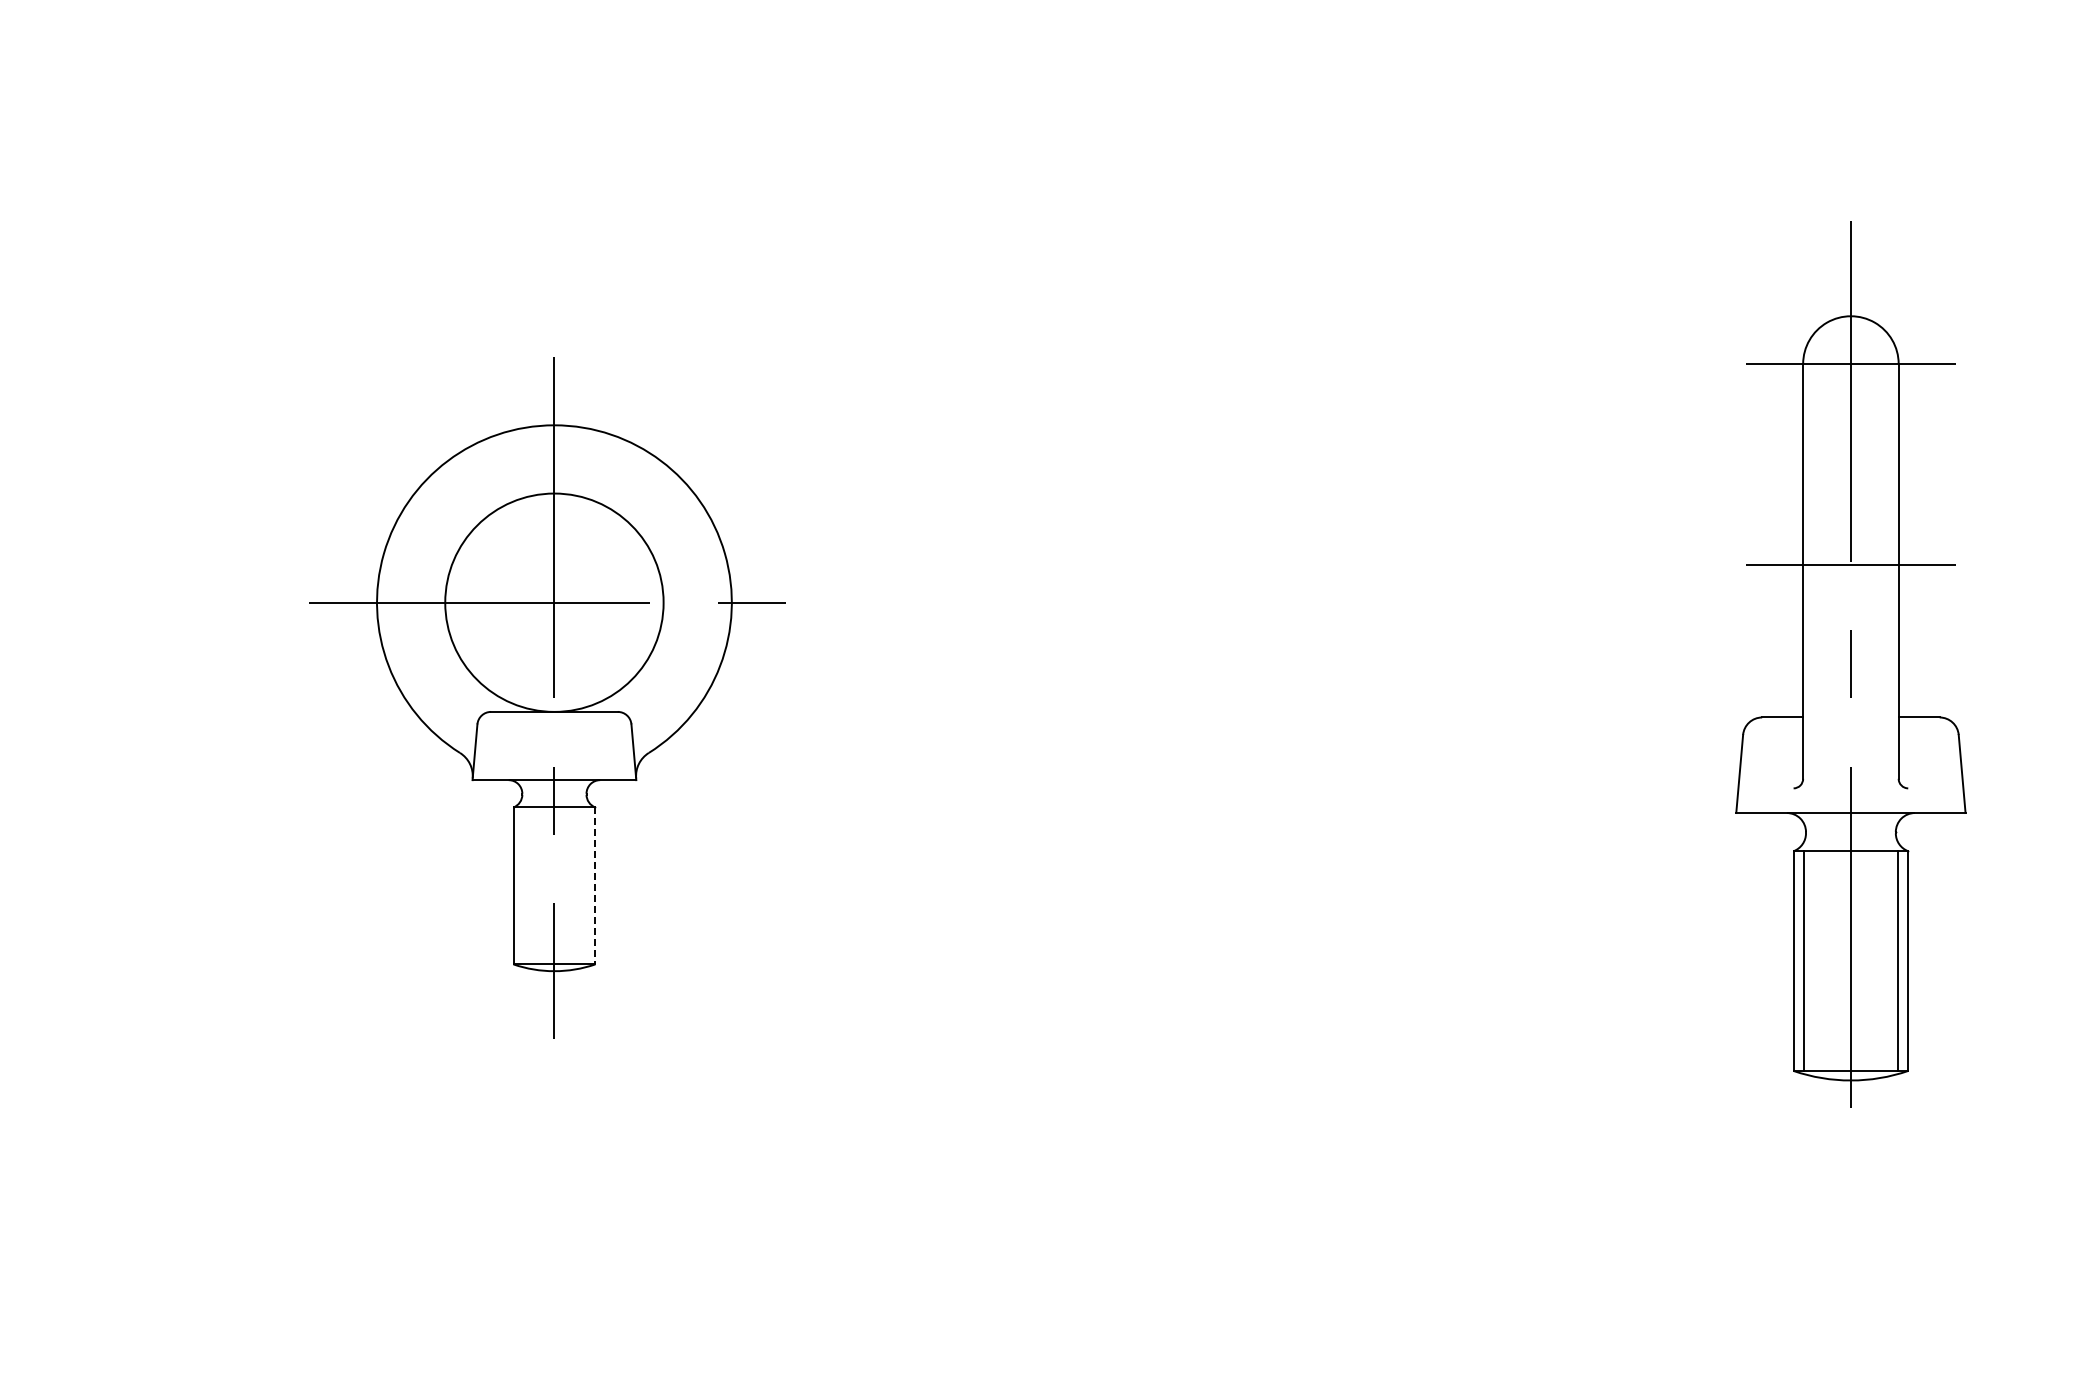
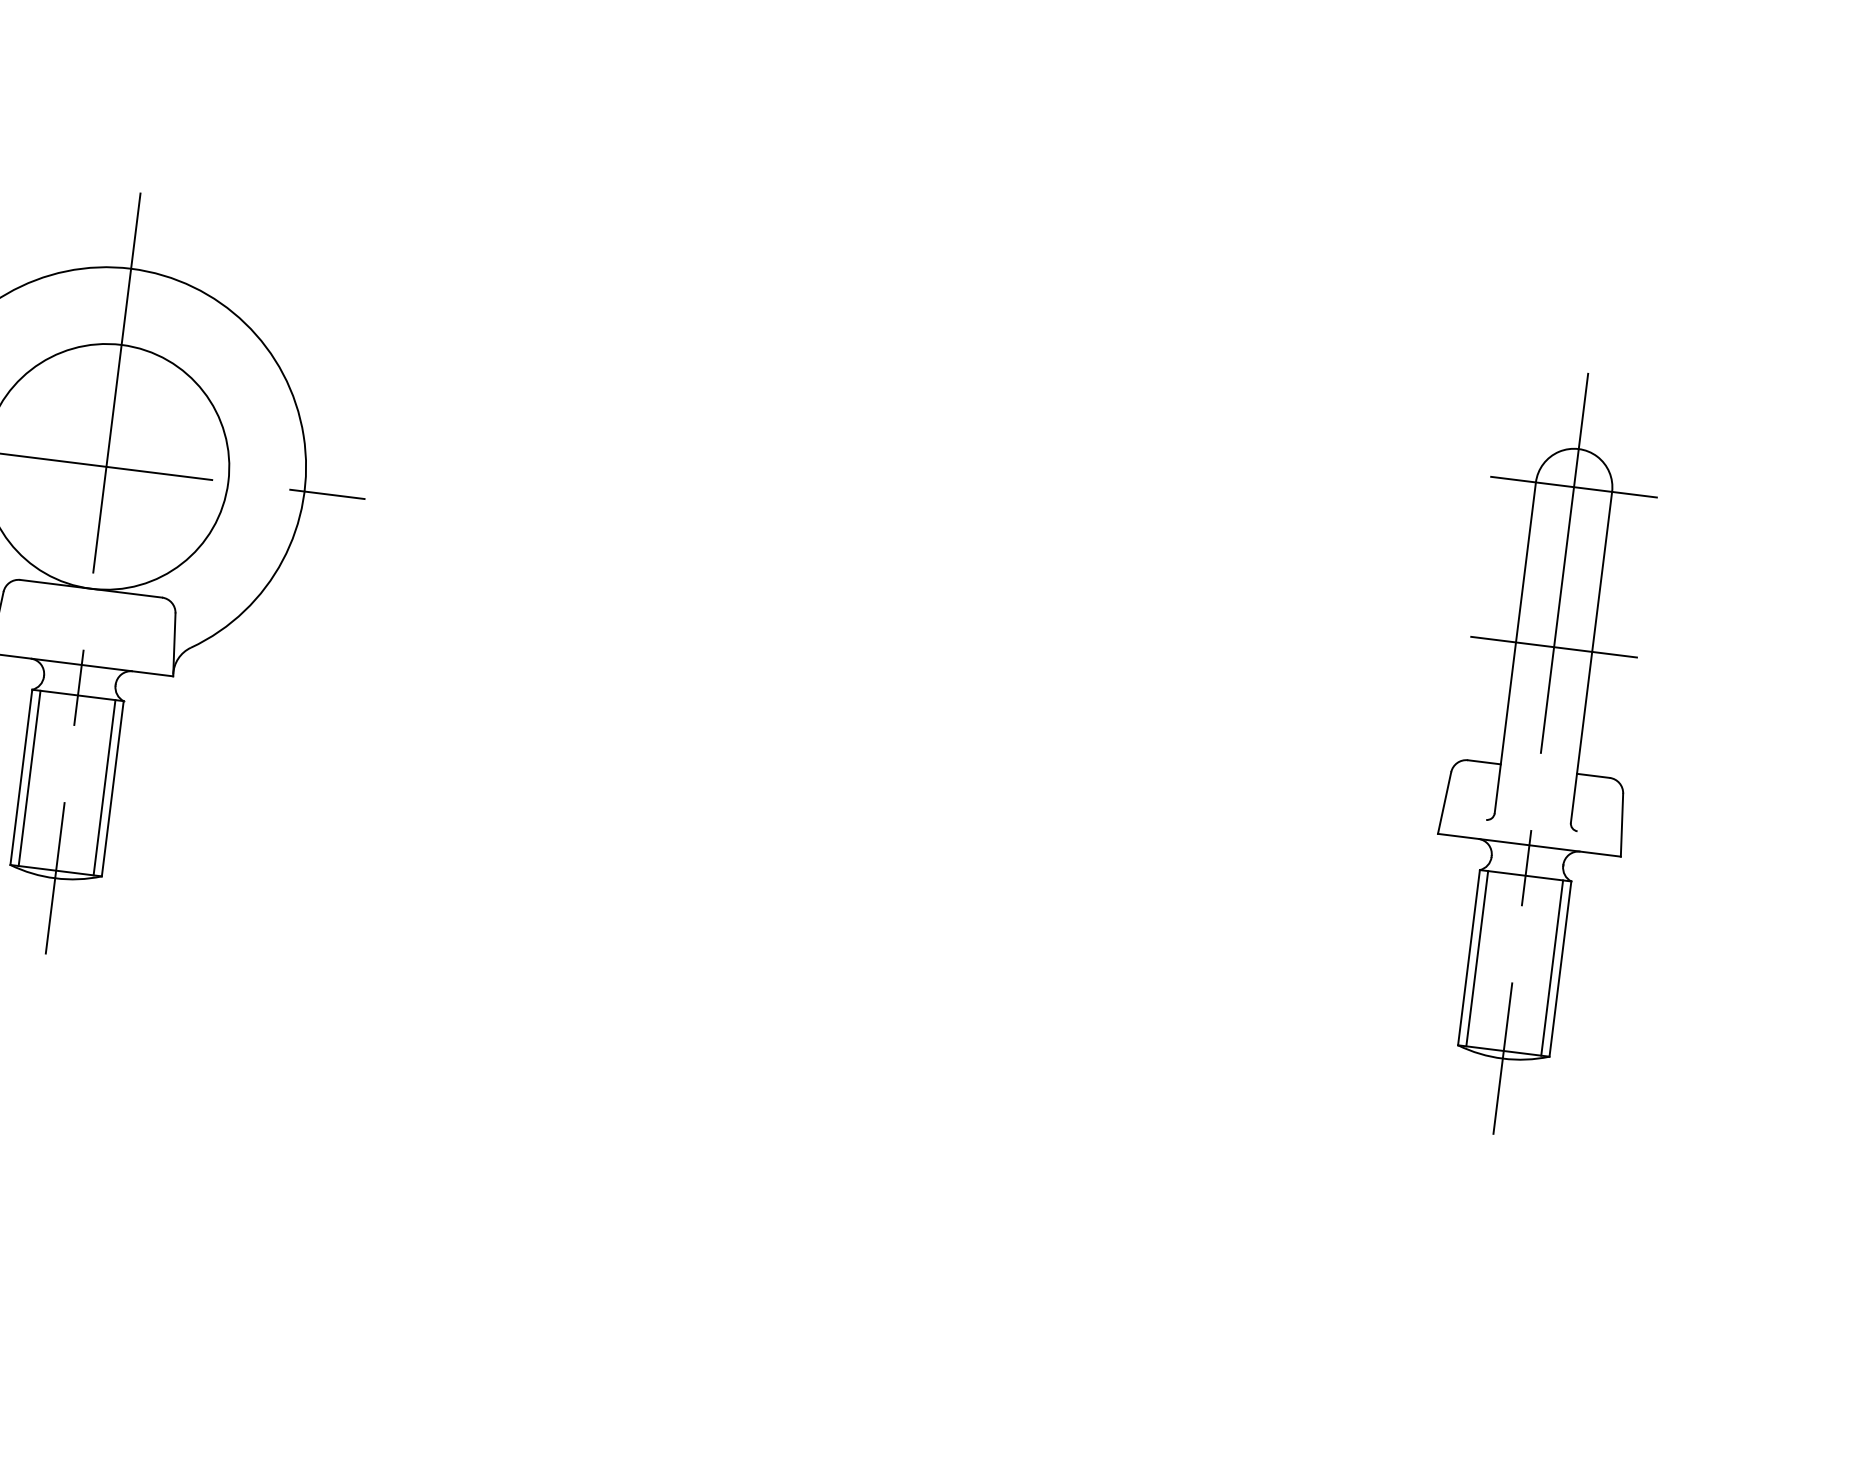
part: (1850, 697) -> (1540, 752), size x0.71
line: (520, 885) -> (29, 777), added
line: (587, 885) -> (104, 787), added
line: (595, 886) -> (112, 789), dashed -> solid

